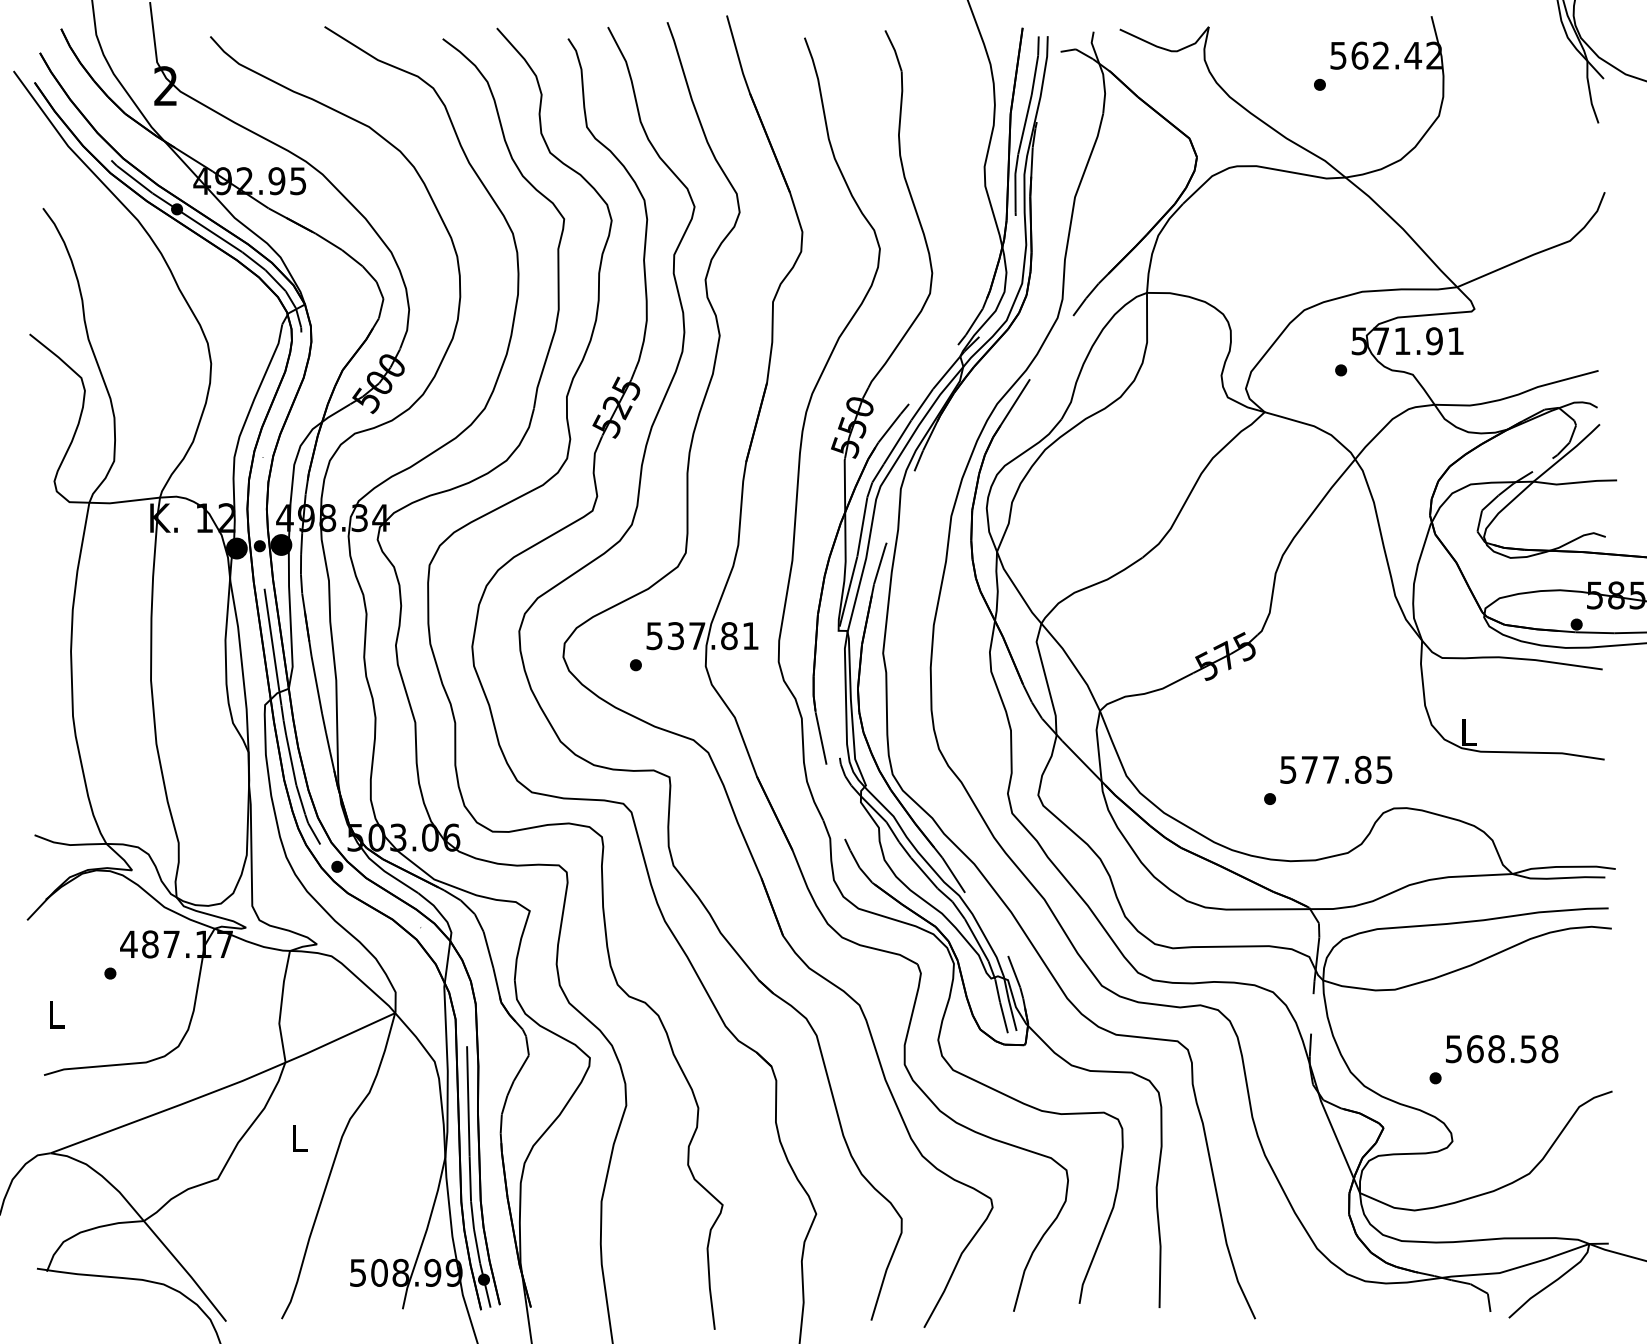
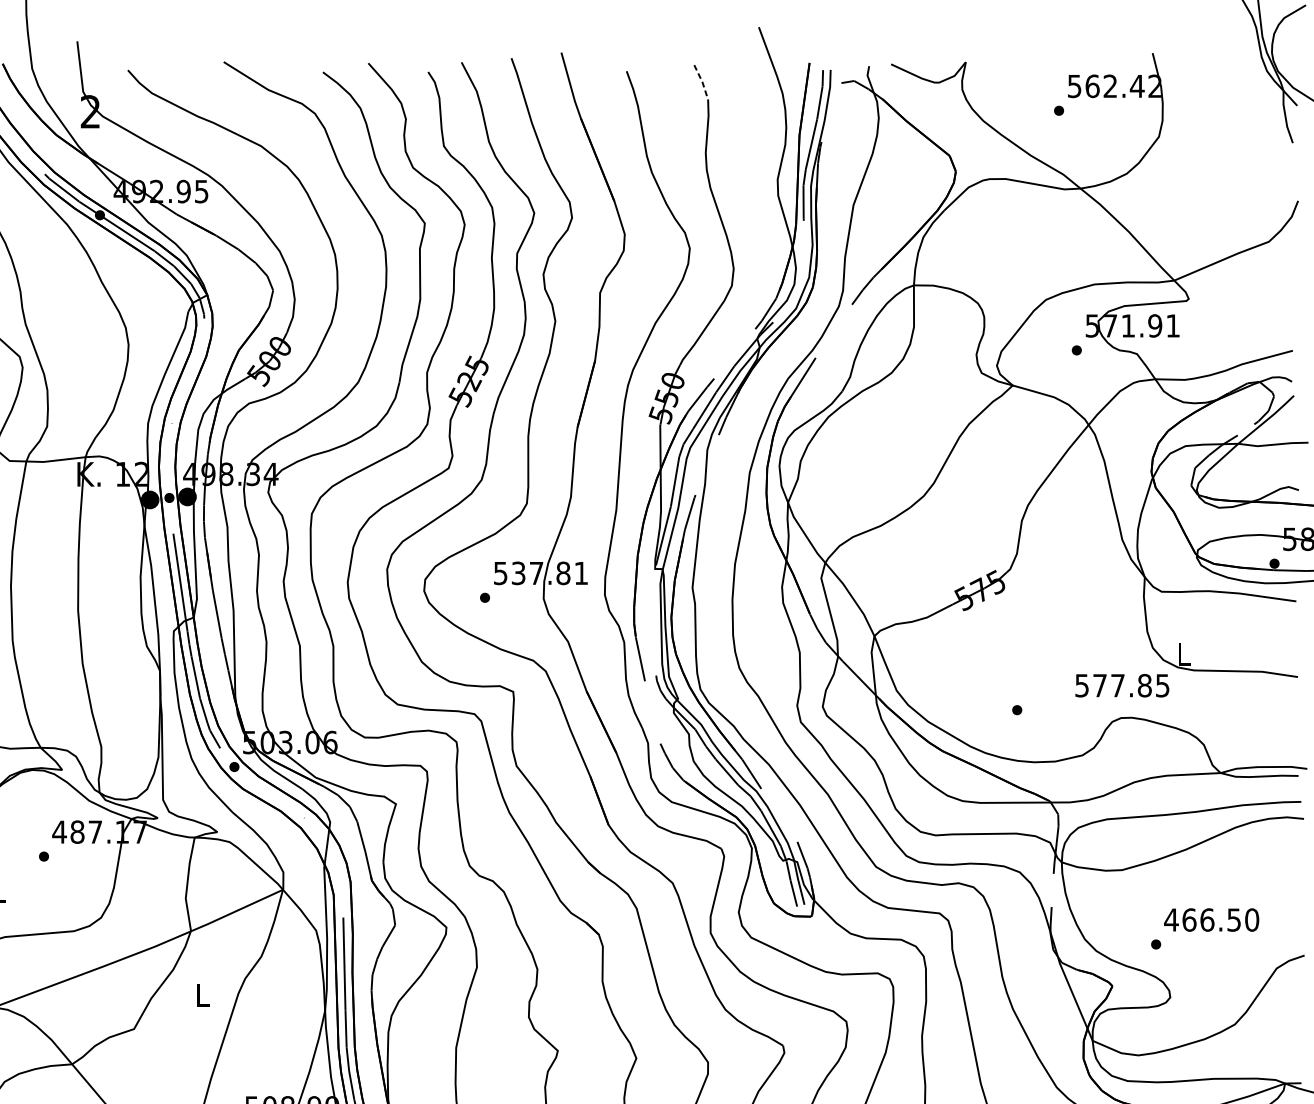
line: (894, 50) -> (702, 81), solid -> dashed
text: (1336, 769) -> (1122, 685), moved
text: (1501, 1049) -> (1211, 920), 568.58 -> 466.50

